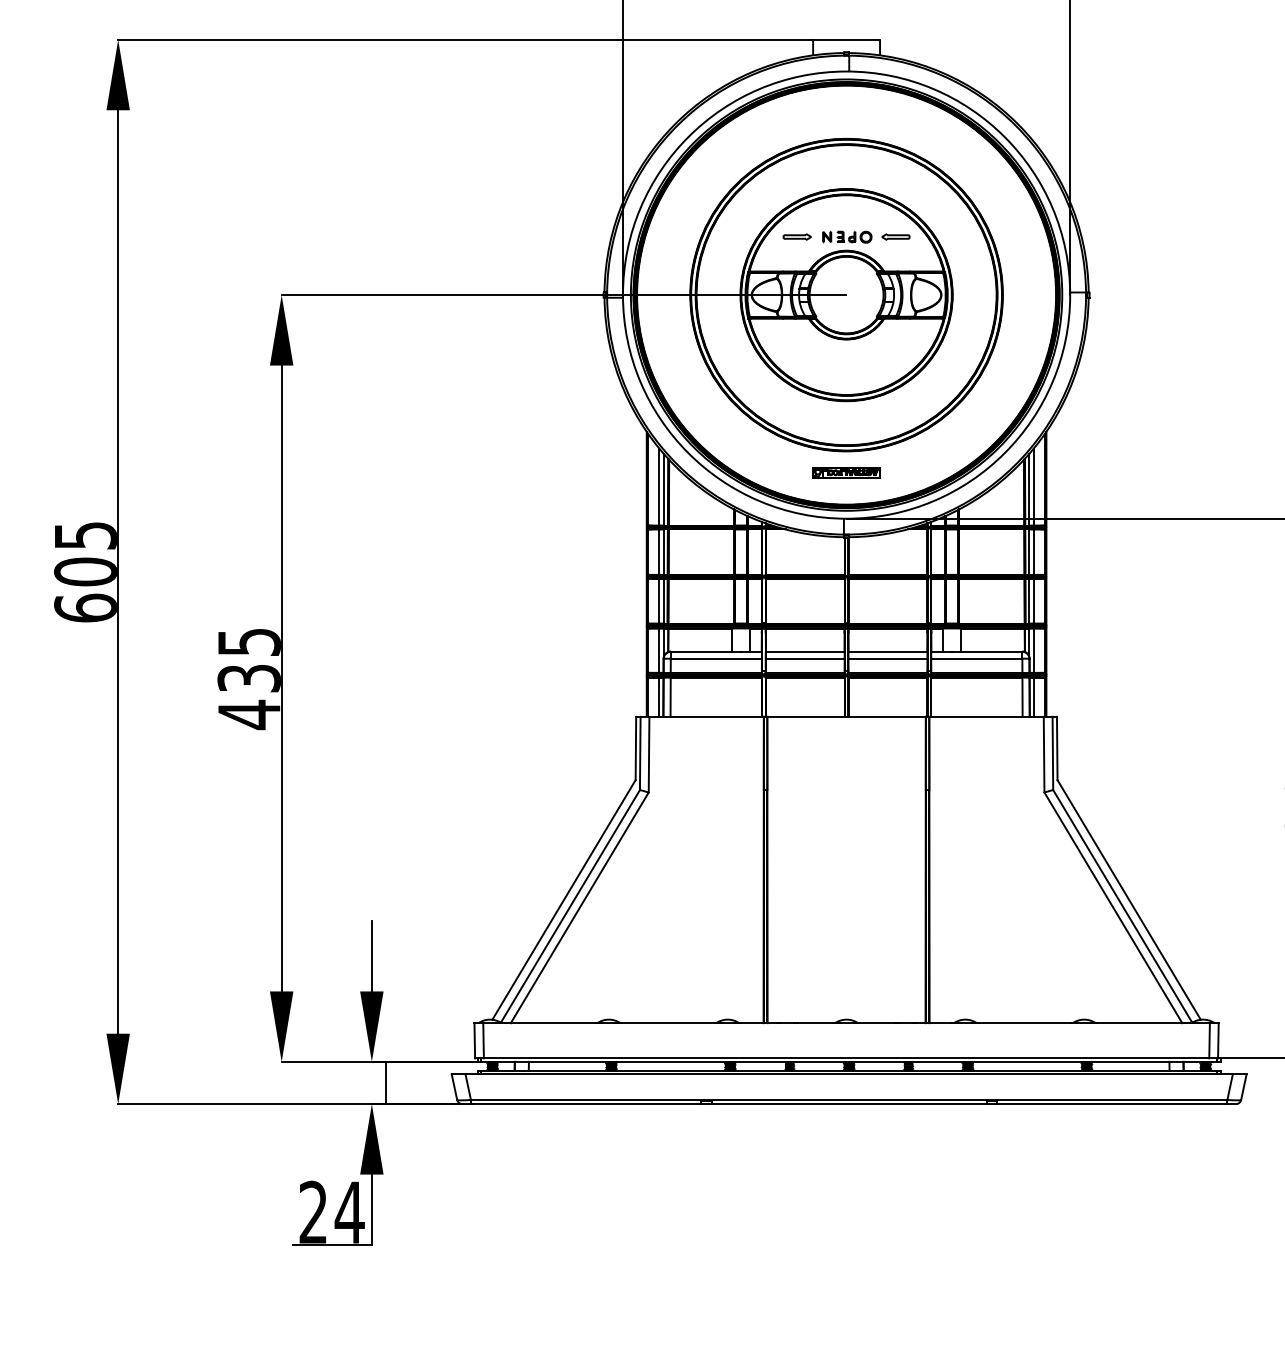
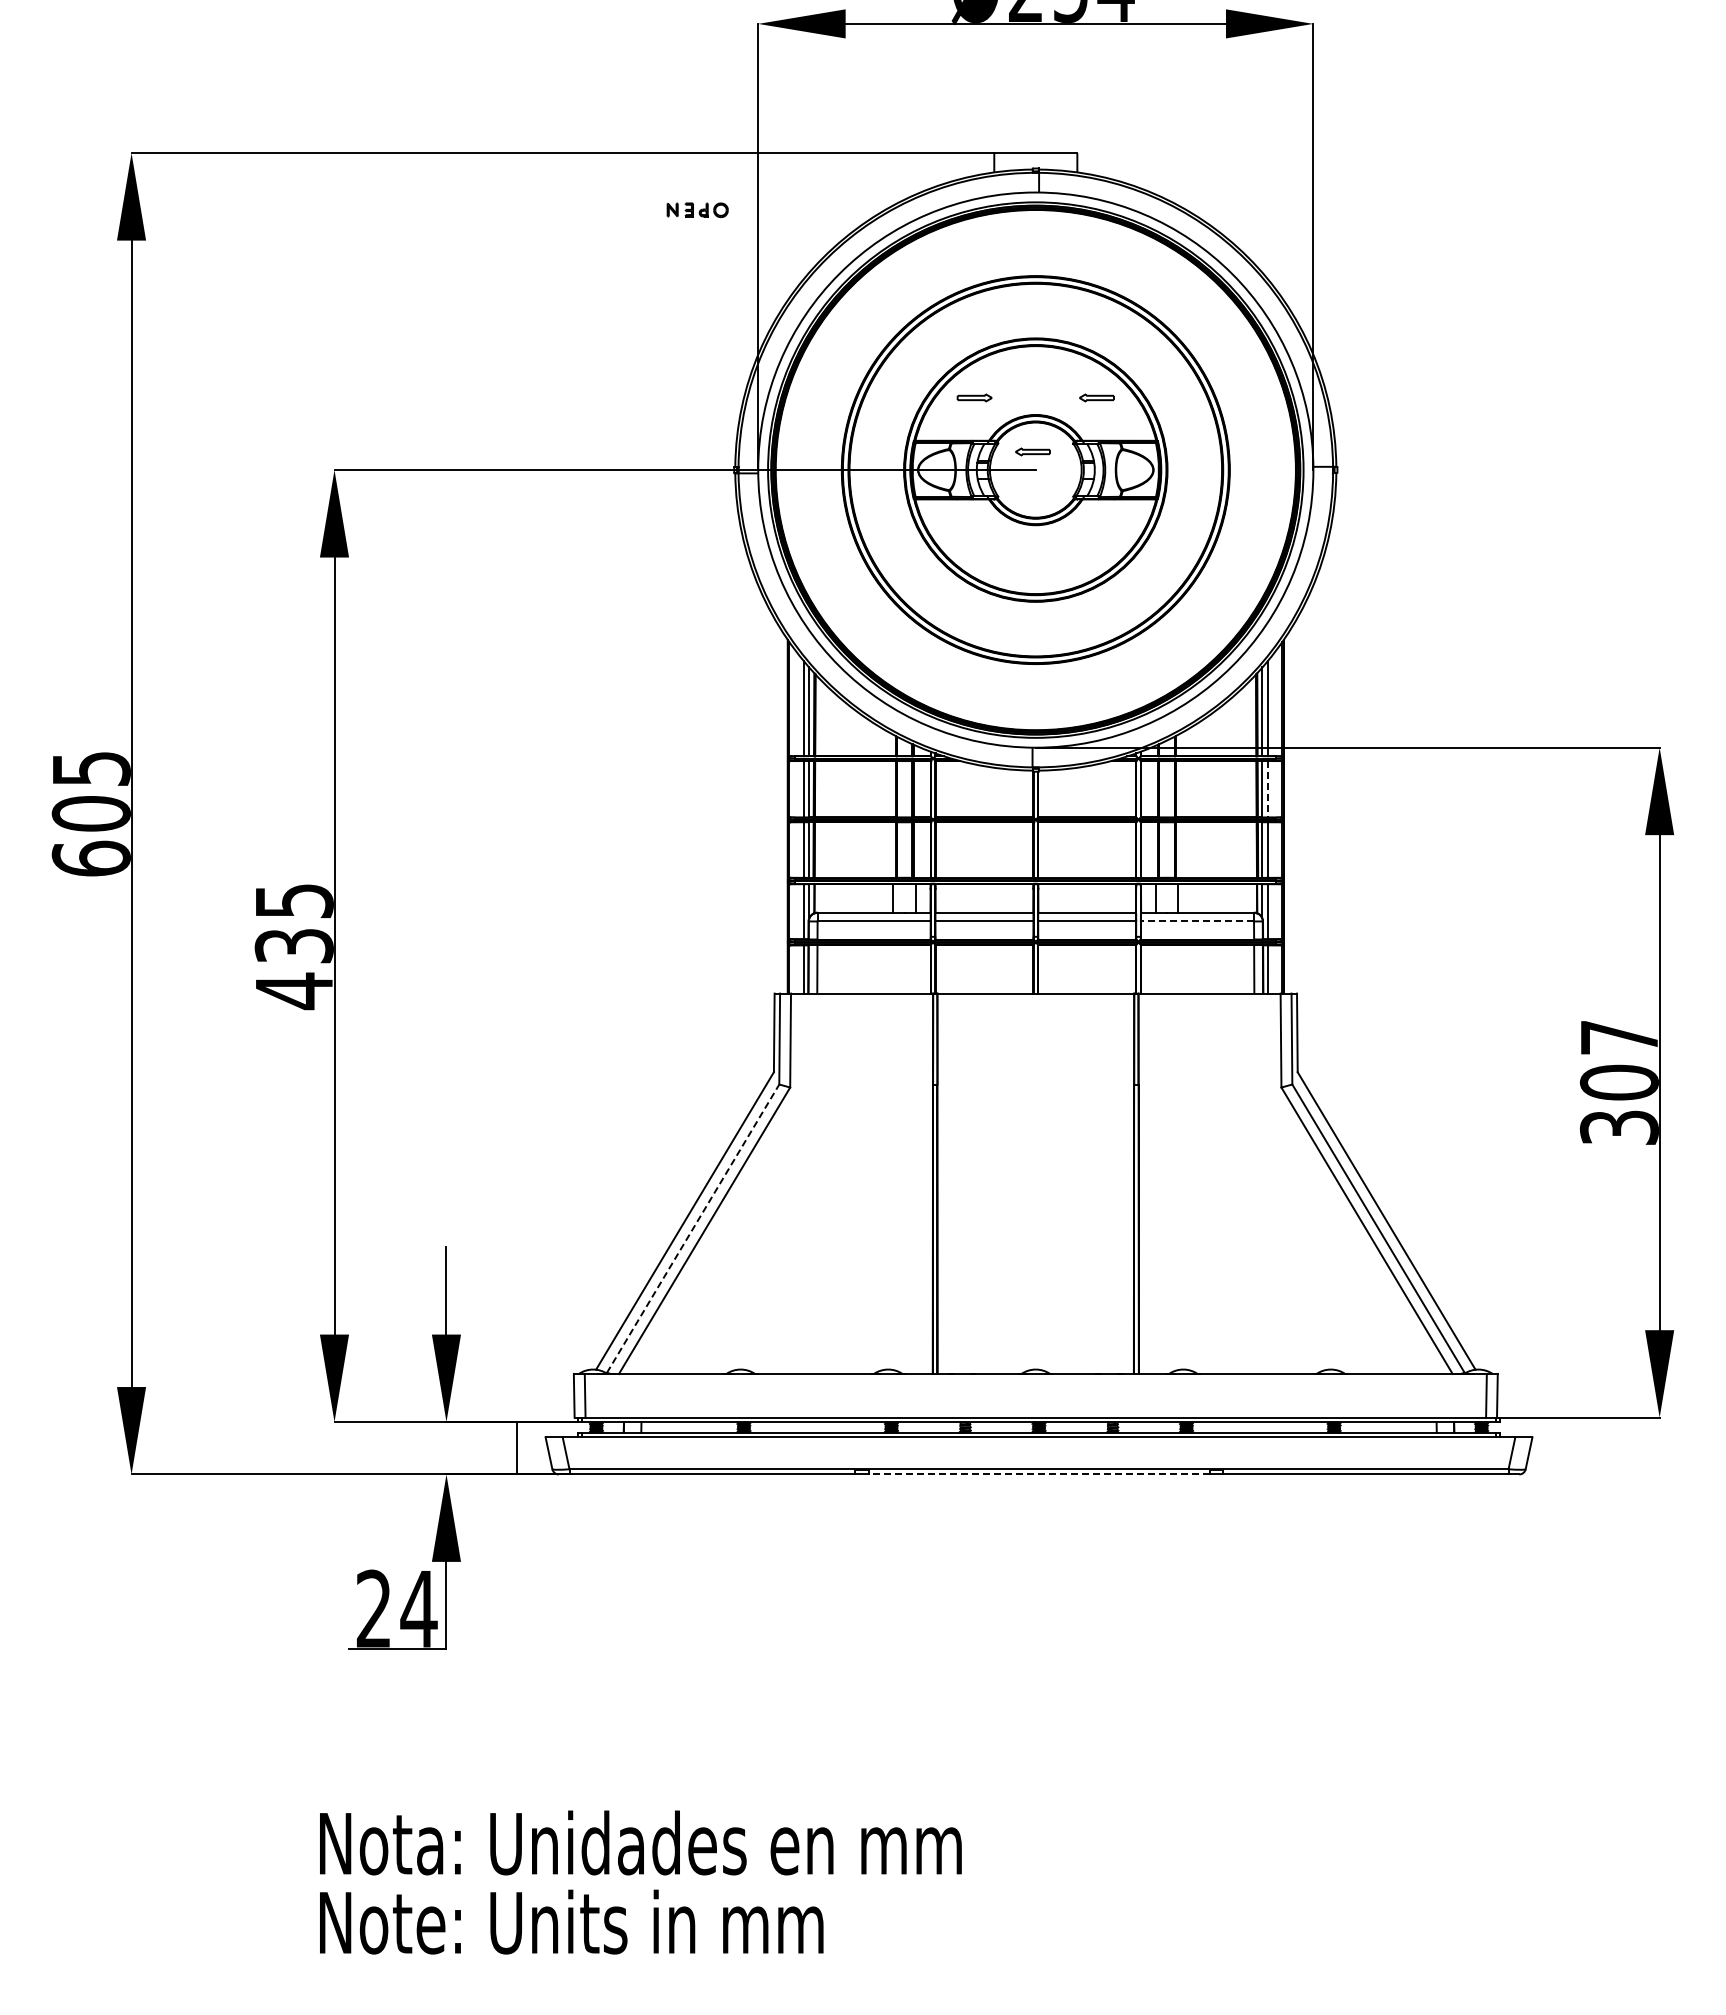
part: (847, 237) -> (697, 210), moved
part: (843, 280) -> (1032, 451), added
part: (846, 472) -> (1035, 690), removed
line: (1034, 552) -> (1268, 789), solid -> dashed
line: (976, 658) -> (1197, 921), solid -> dashed
line: (570, 906) -> (693, 1228), solid -> dashed
line: (385, 1083) -> (516, 1448), moved
line: (848, 1104) -> (1038, 1474), solid -> dashed

